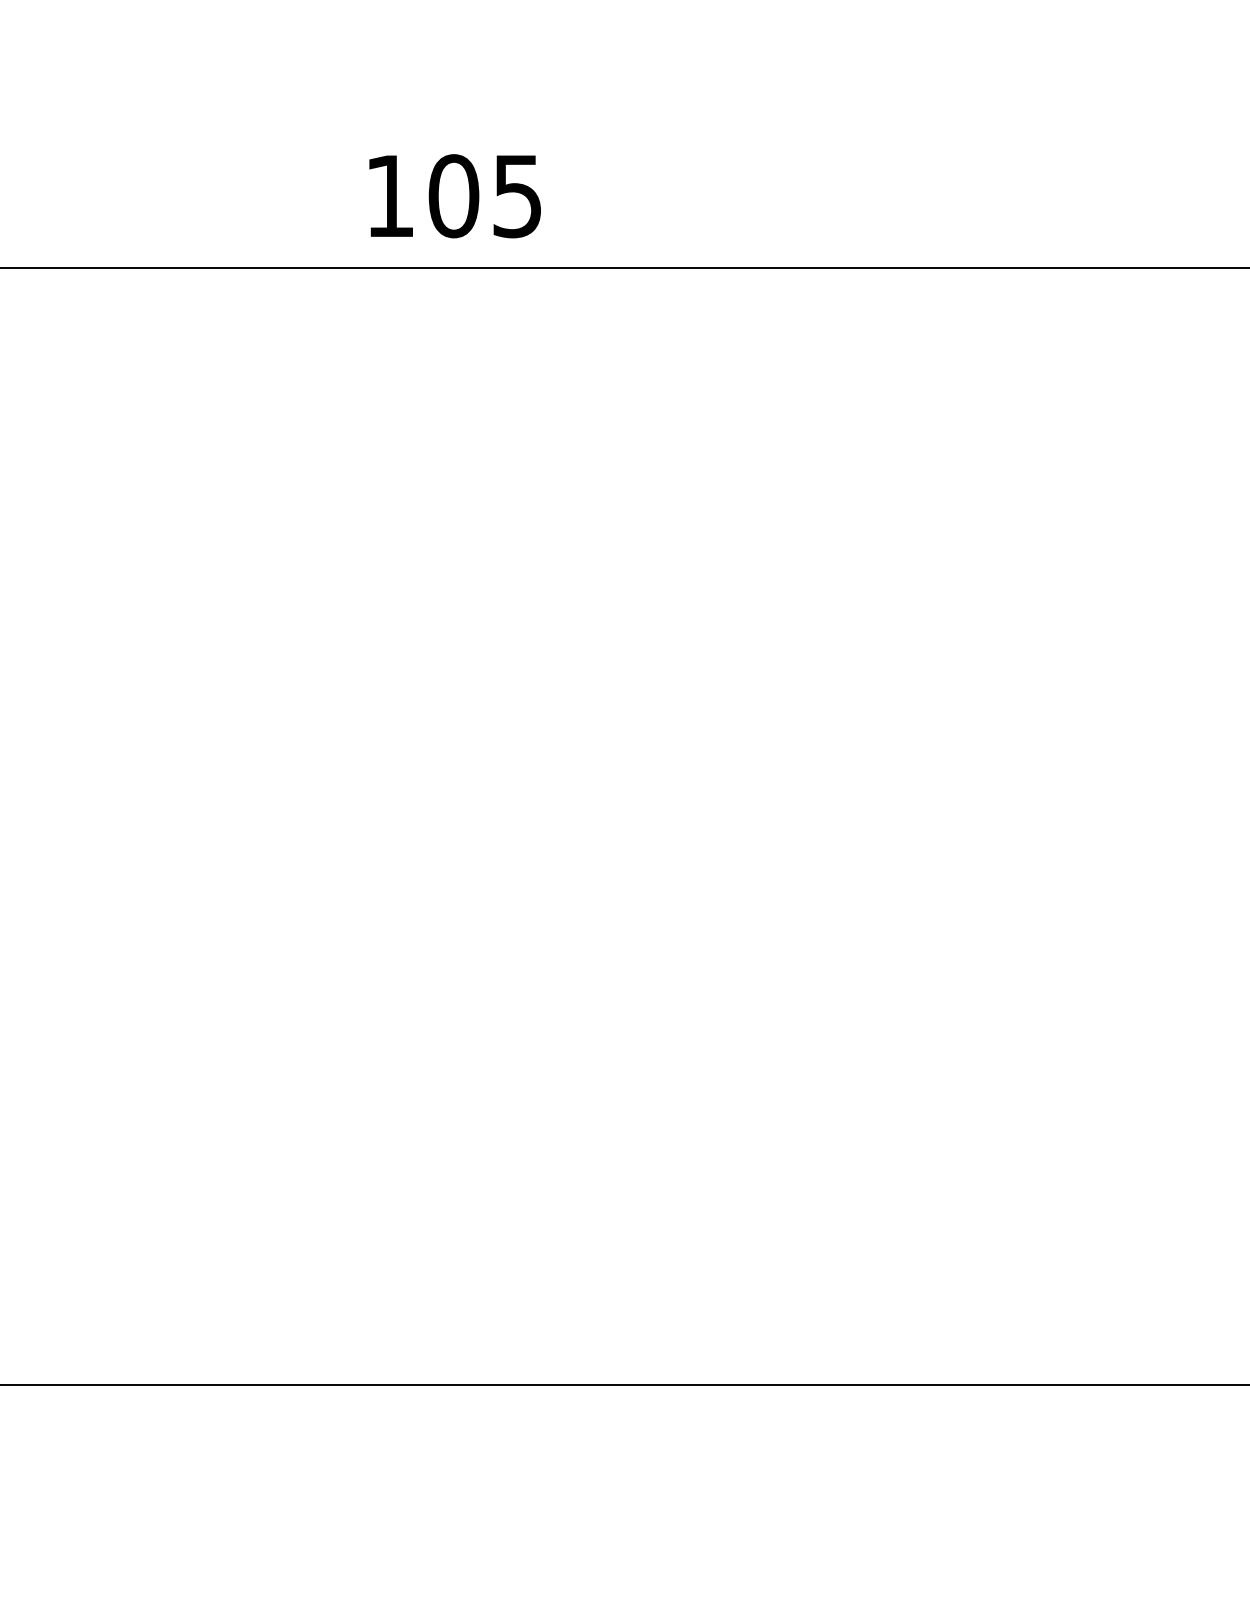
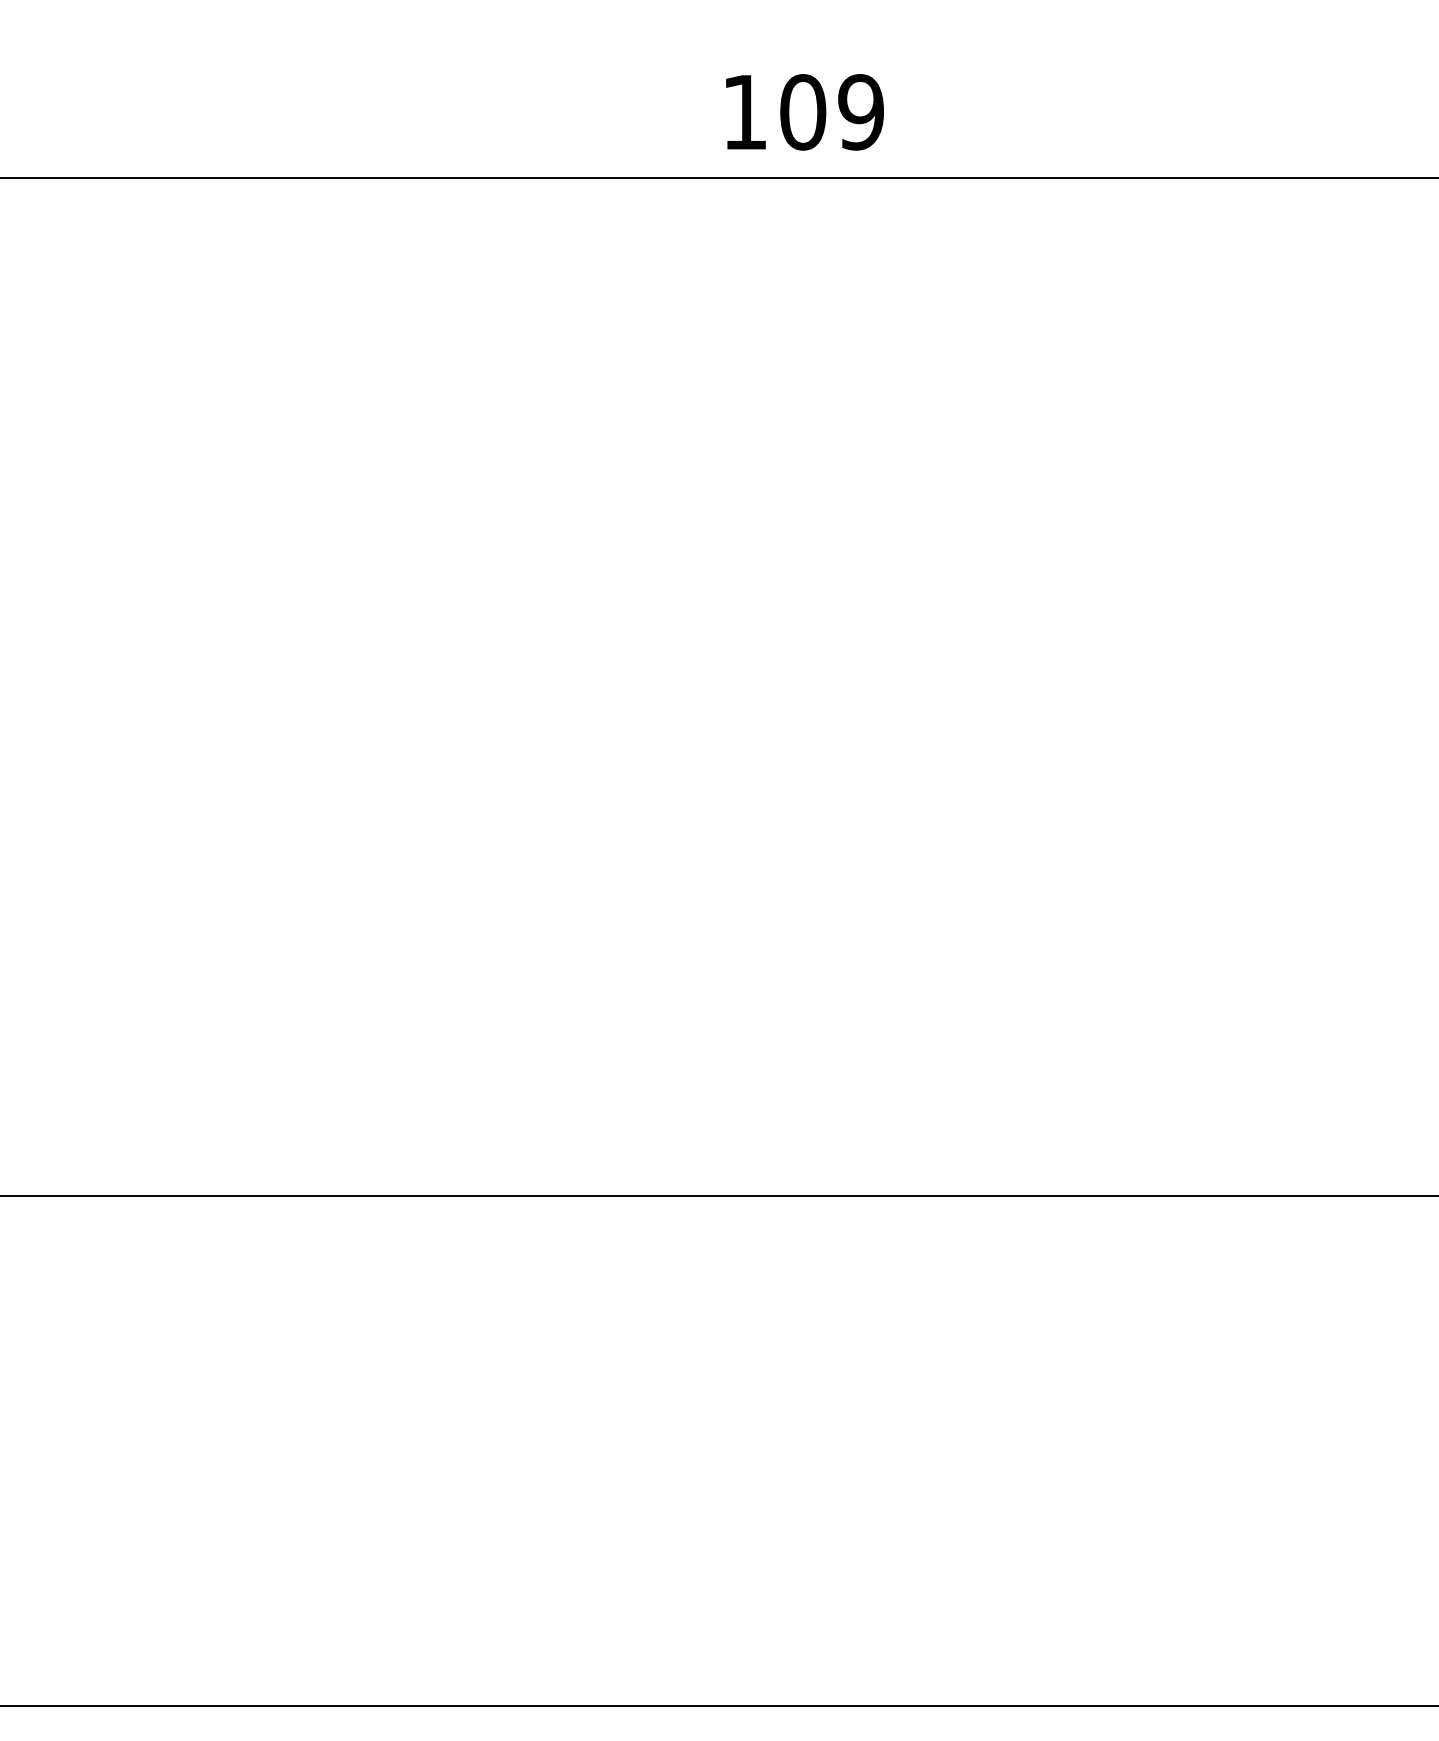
text: (516, 196) -> (860, 112), 105 -> 109

